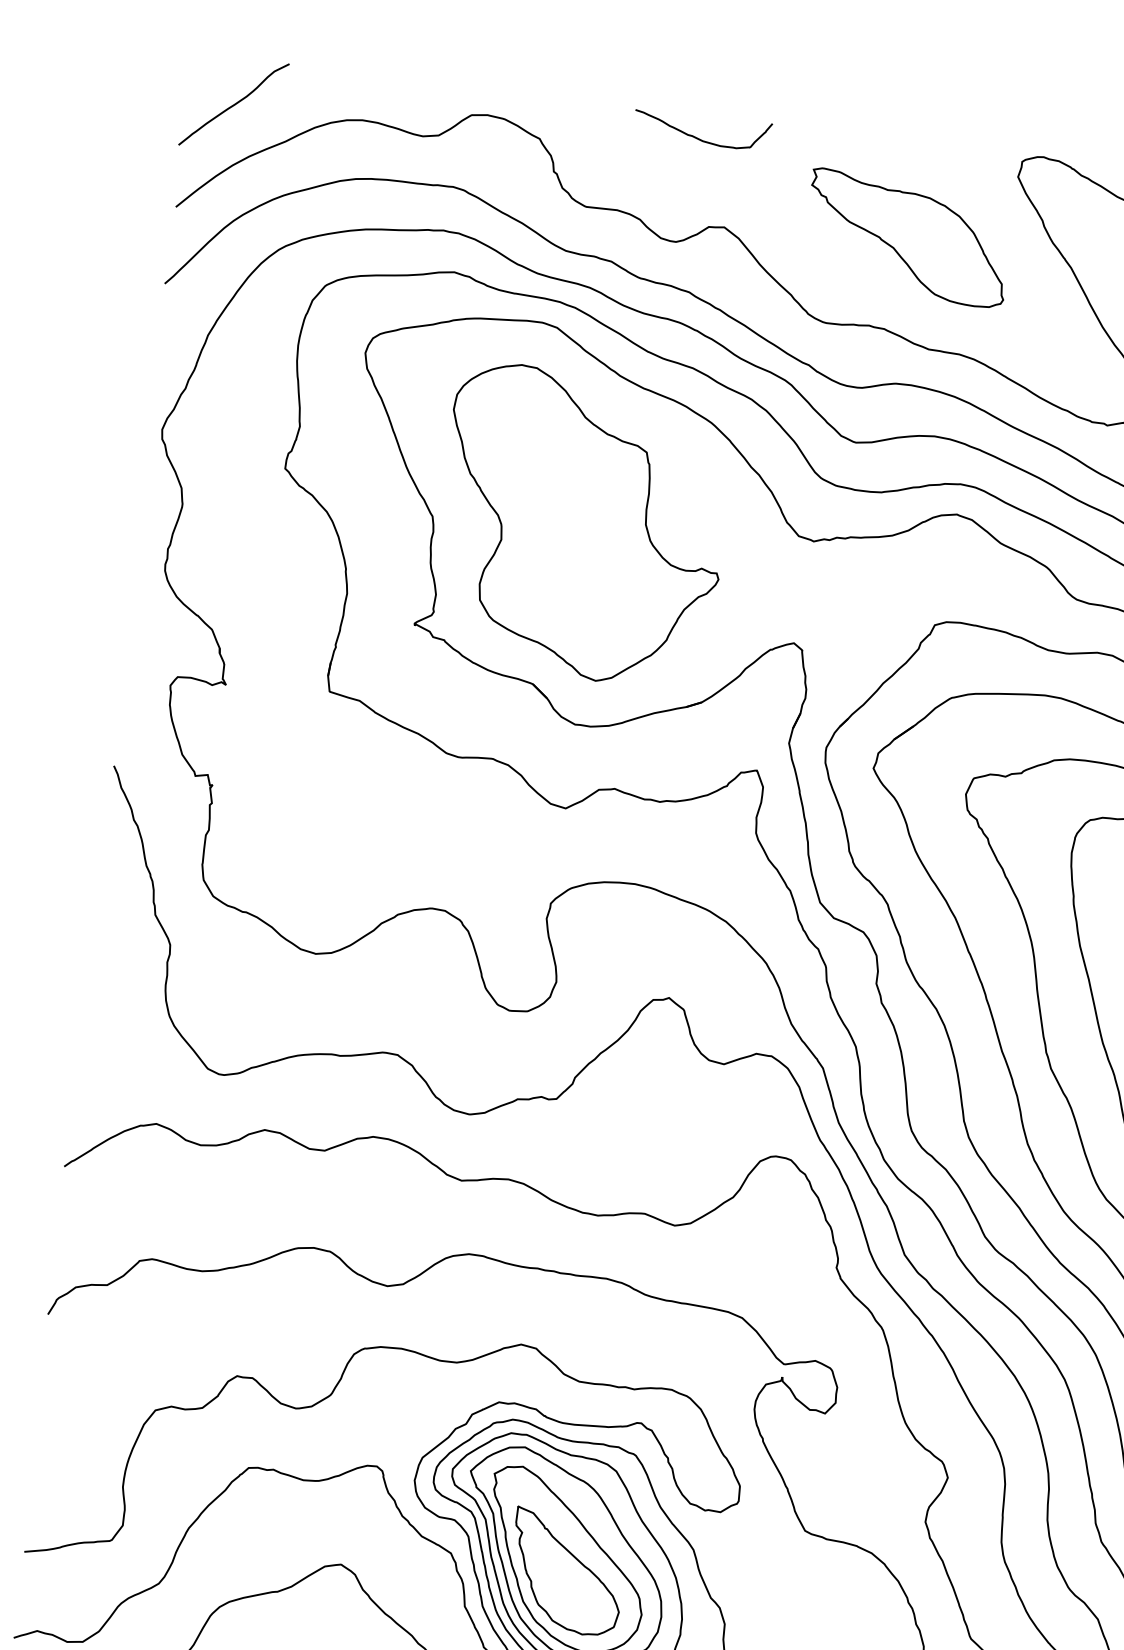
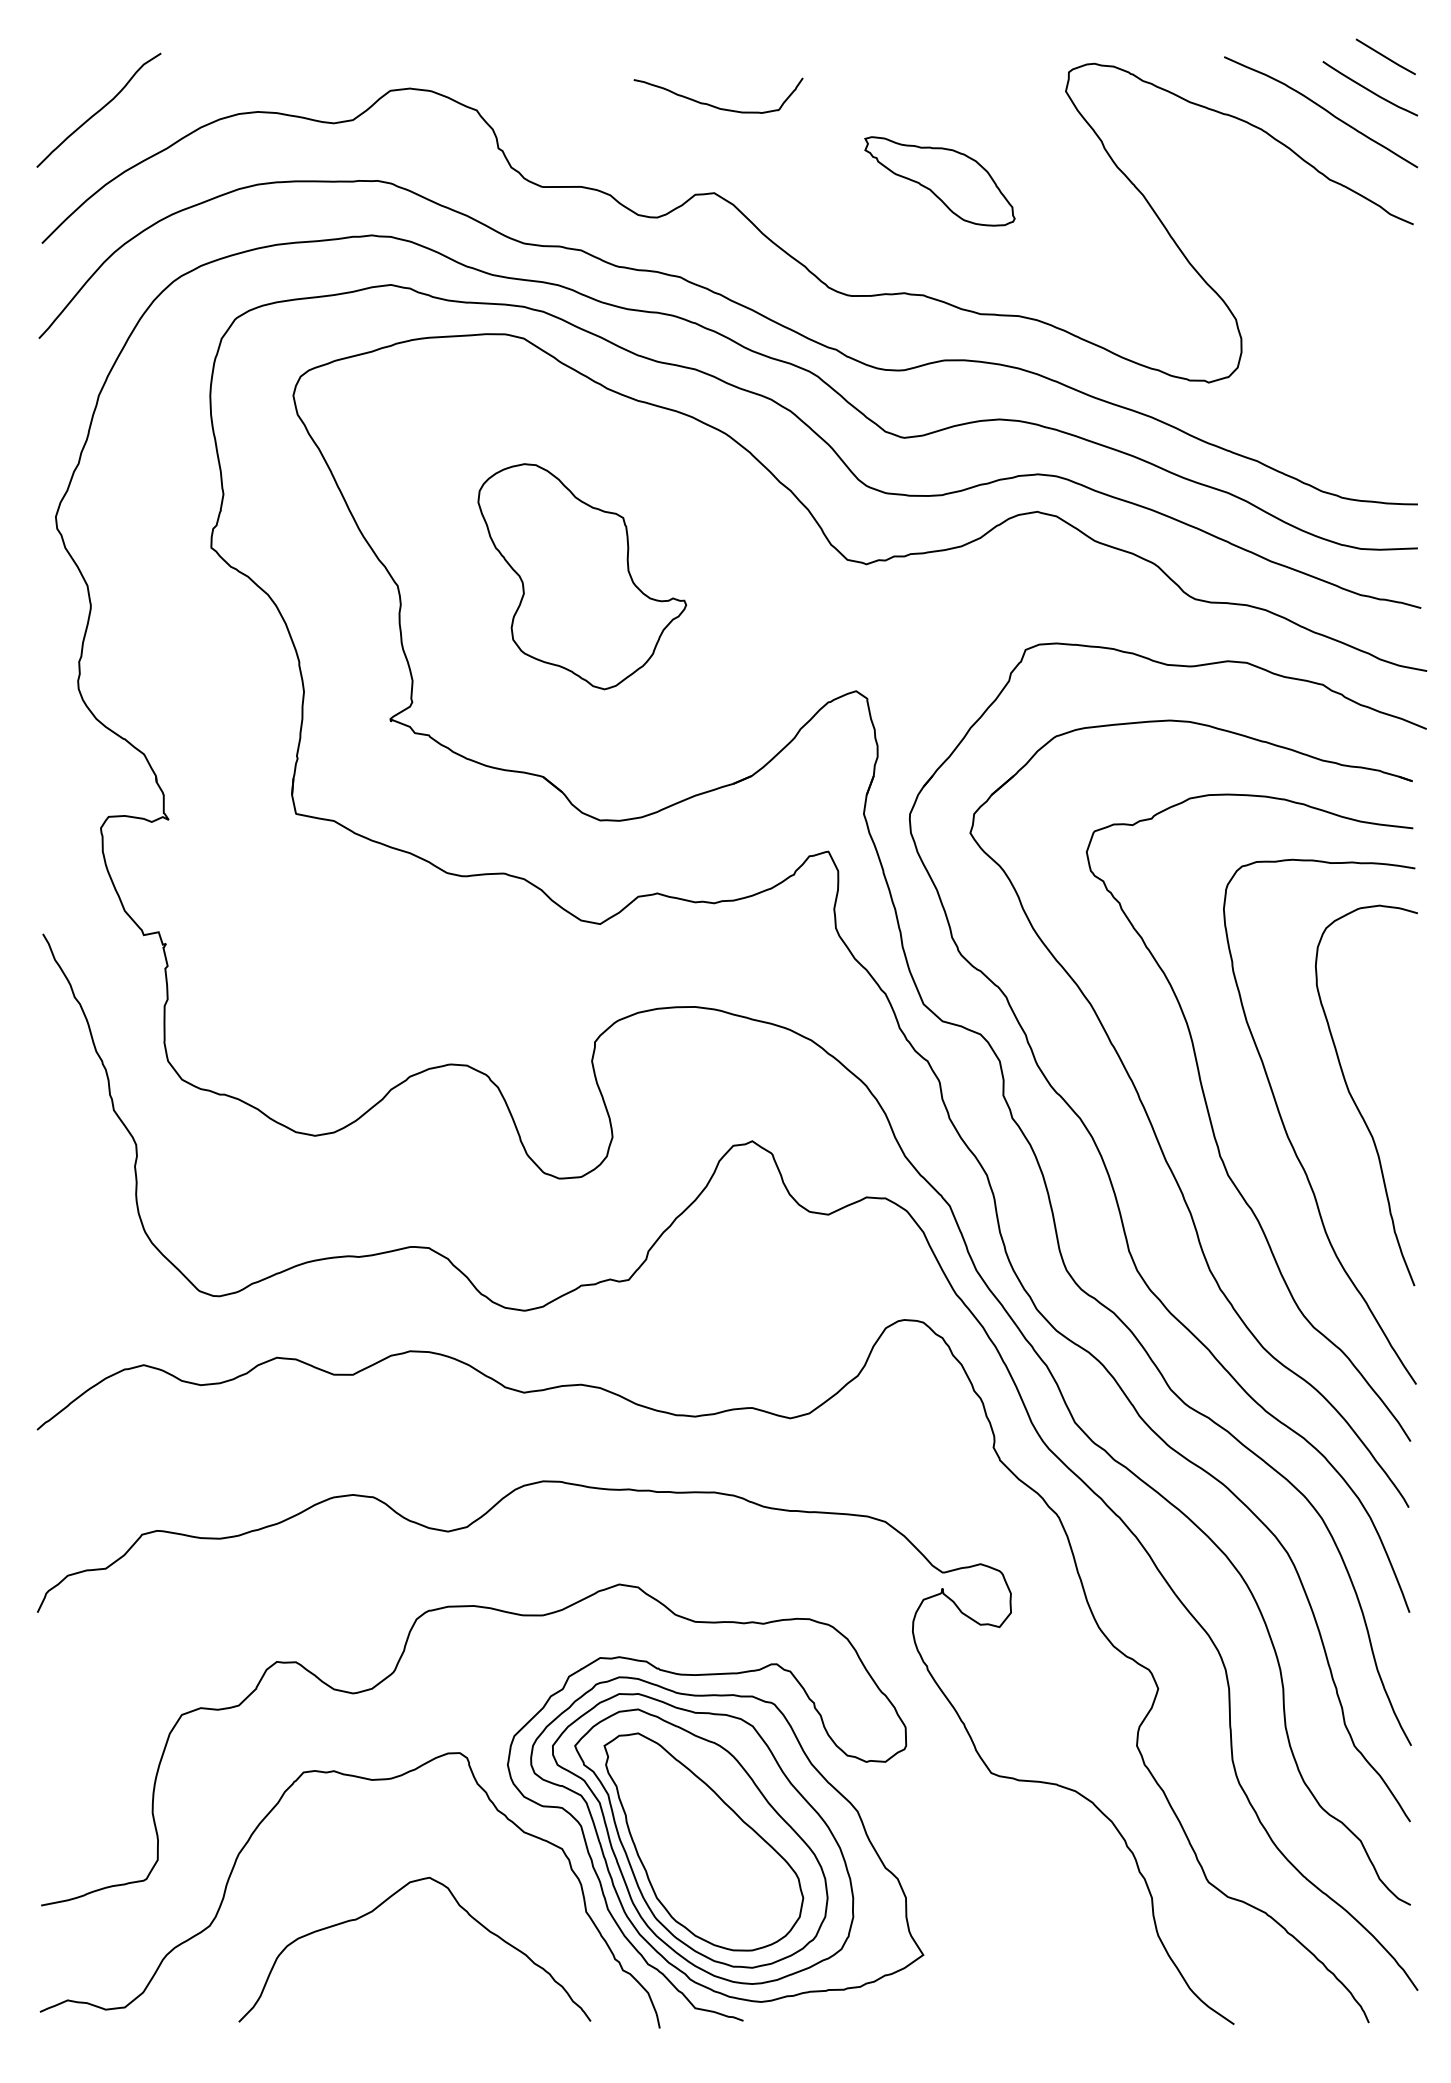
curve: (698, 137) -> (714, 105), moved
part: (907, 238) -> (939, 181), size x0.6
part: (582, 525) -> (582, 576), size x0.6
part: (566, 1571) -> (705, 1855), removed

